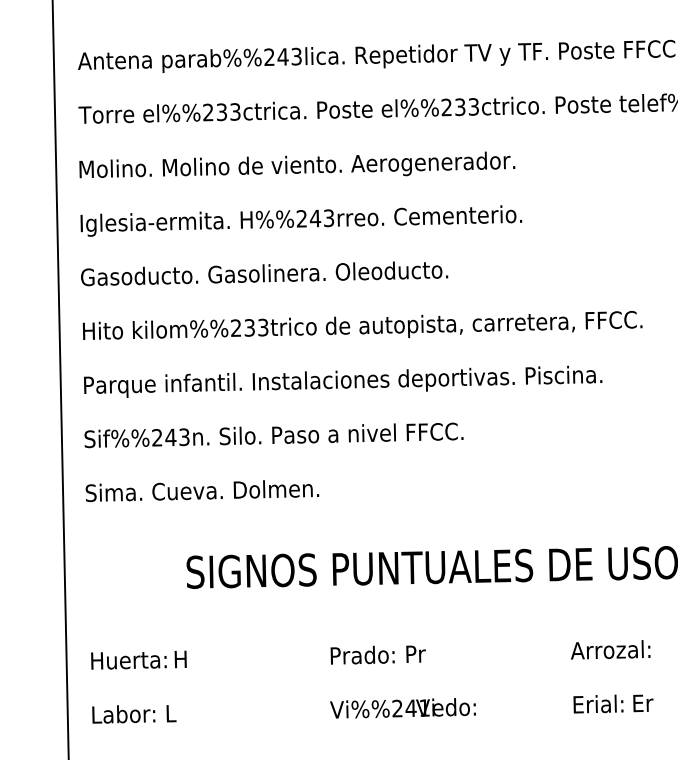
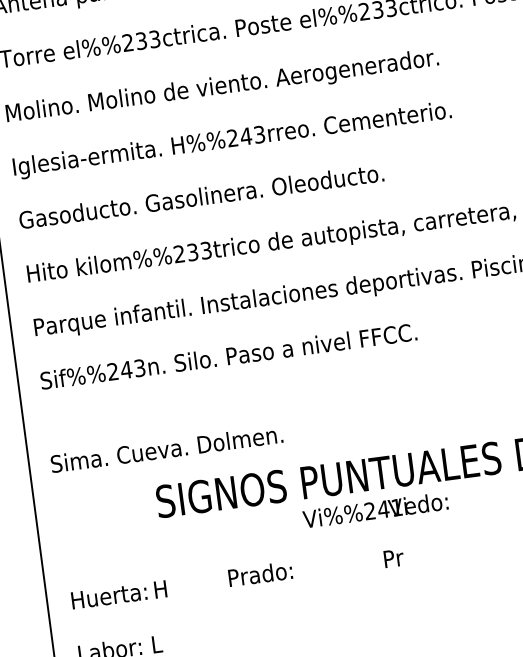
text: (202, 491) -> (167, 449), moved
text: (362, 654) -> (260, 573), moved
text: (402, 708) -> (375, 510), moved

